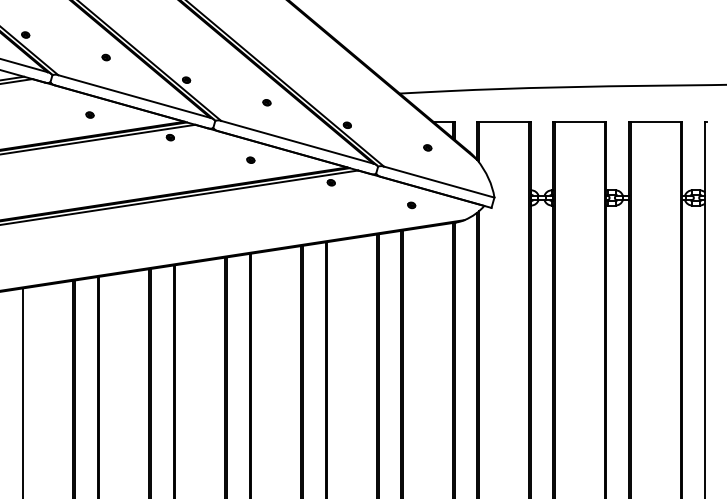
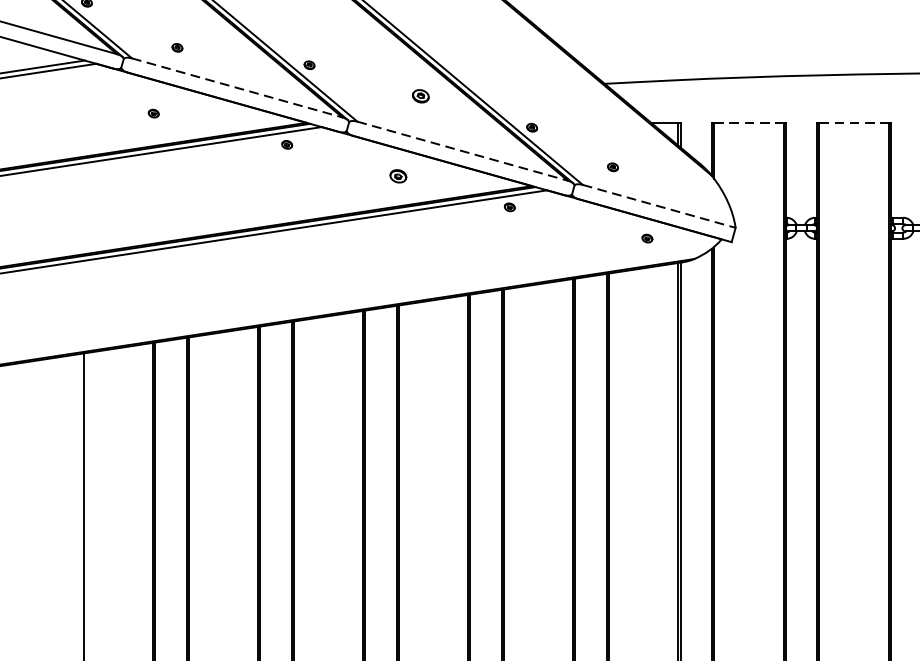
part: (105, 57) -> (176, 47), moved
line: (134, 96) -> (237, 87), solid -> dashed
part: (266, 102) -> (420, 96), size x1.6
part: (89, 114) -> (153, 112), moved
line: (504, 122) -> (749, 123), solid -> dashed
line: (580, 122) -> (854, 123), solid -> dashed
line: (297, 142) -> (463, 151), solid -> dashed
part: (427, 147) -> (612, 166), moved
part: (250, 159) -> (398, 175), size x1.6
line: (439, 182) -> (659, 206), solid -> dashed
part: (411, 205) -> (647, 238), moved

